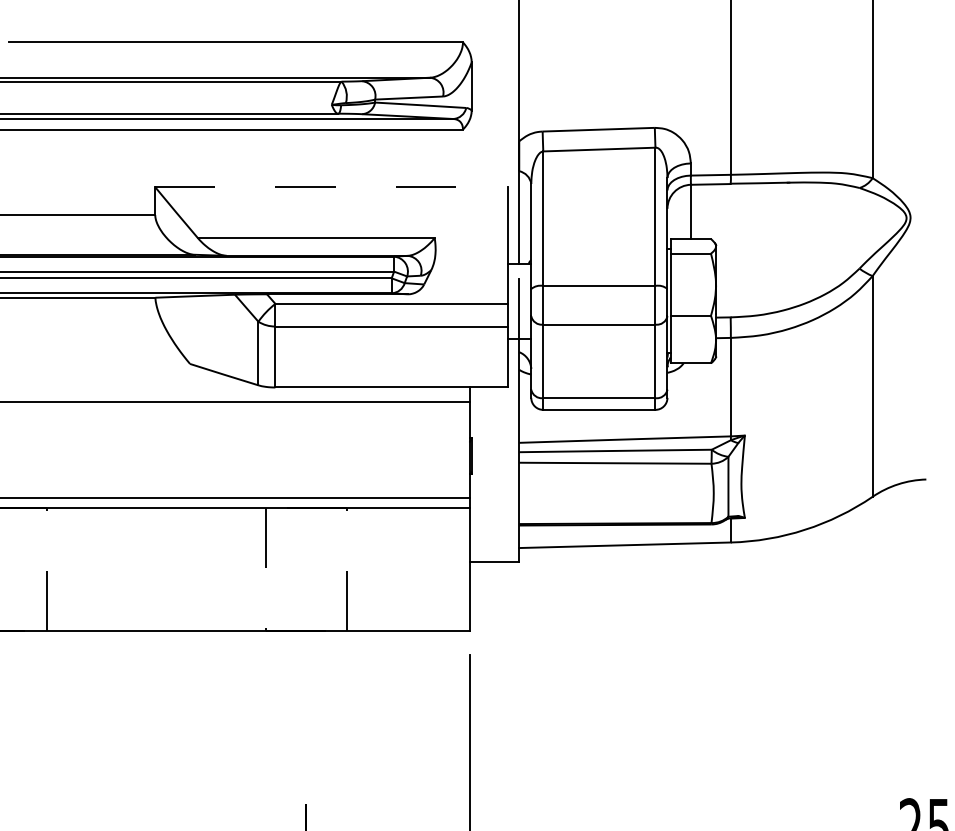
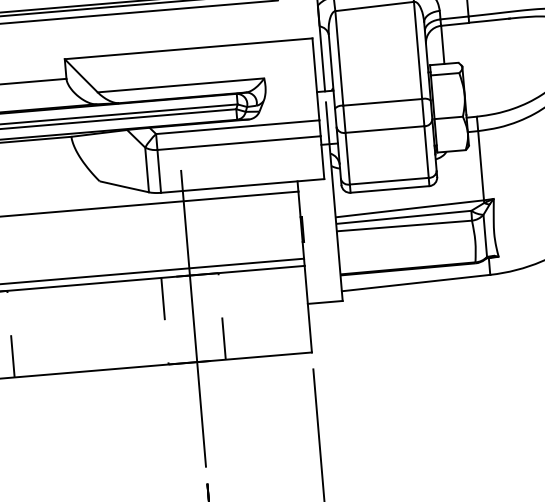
line: (332, 187) -> (189, 48), dashed -> solid
line: (306, 569) -> (193, 318), added

